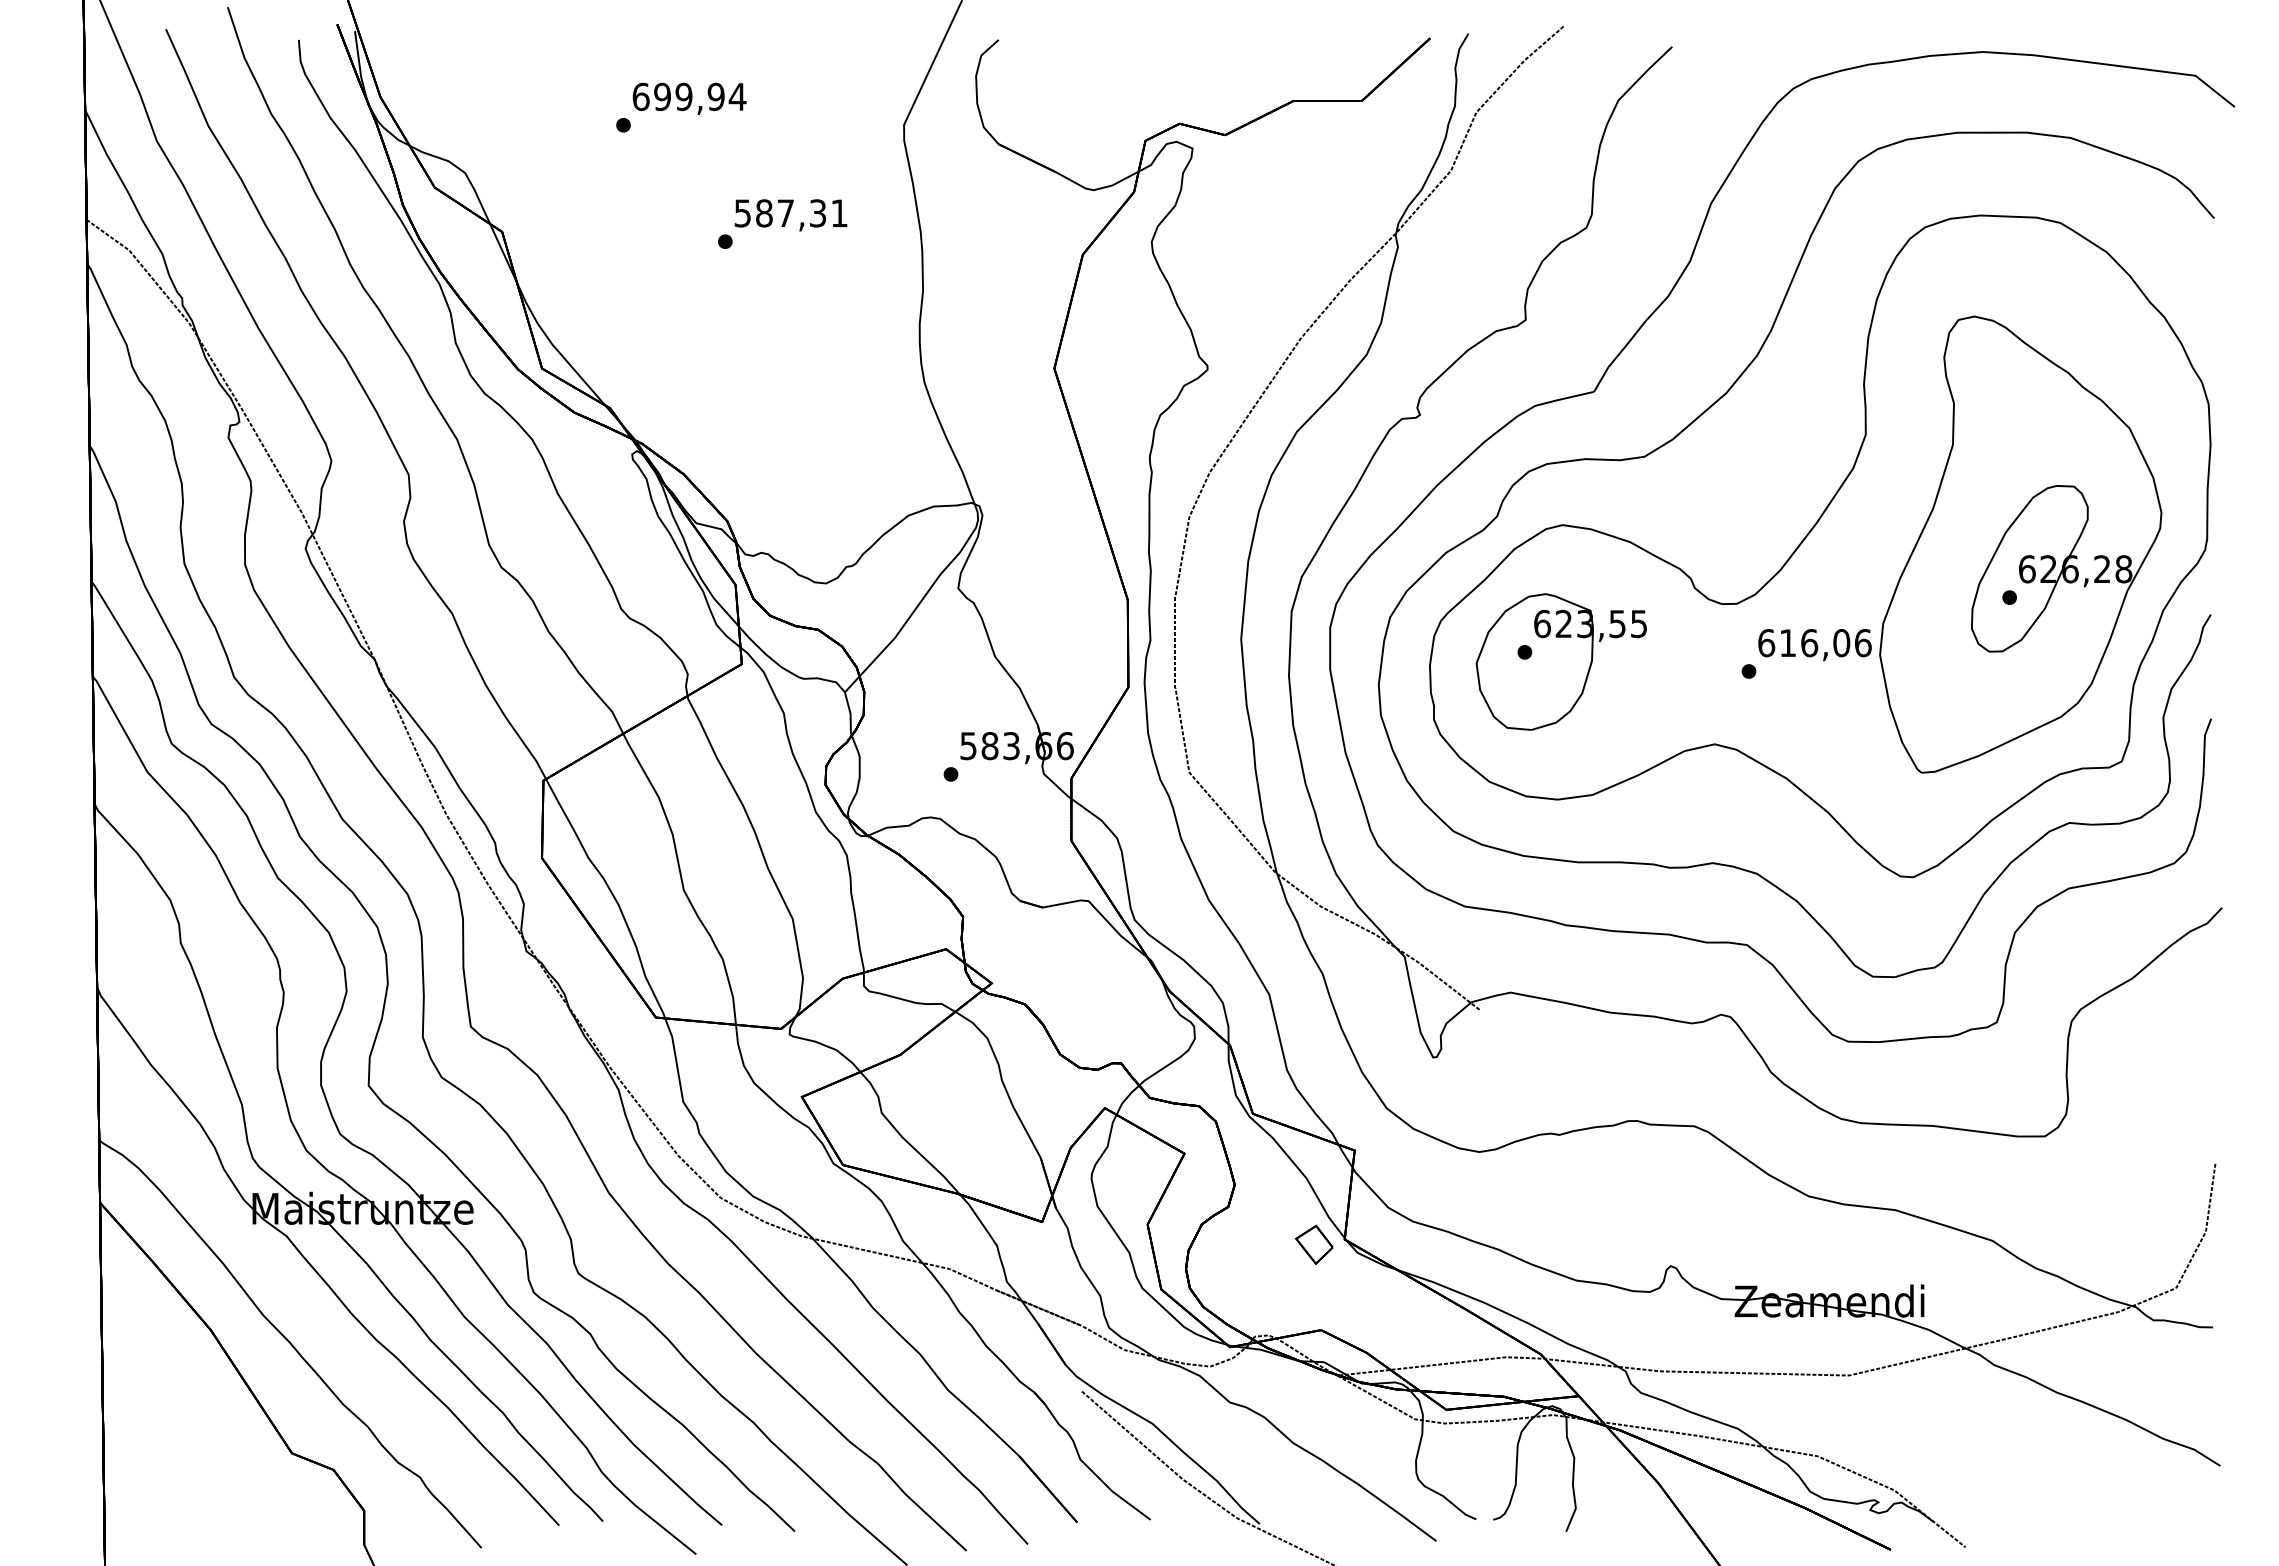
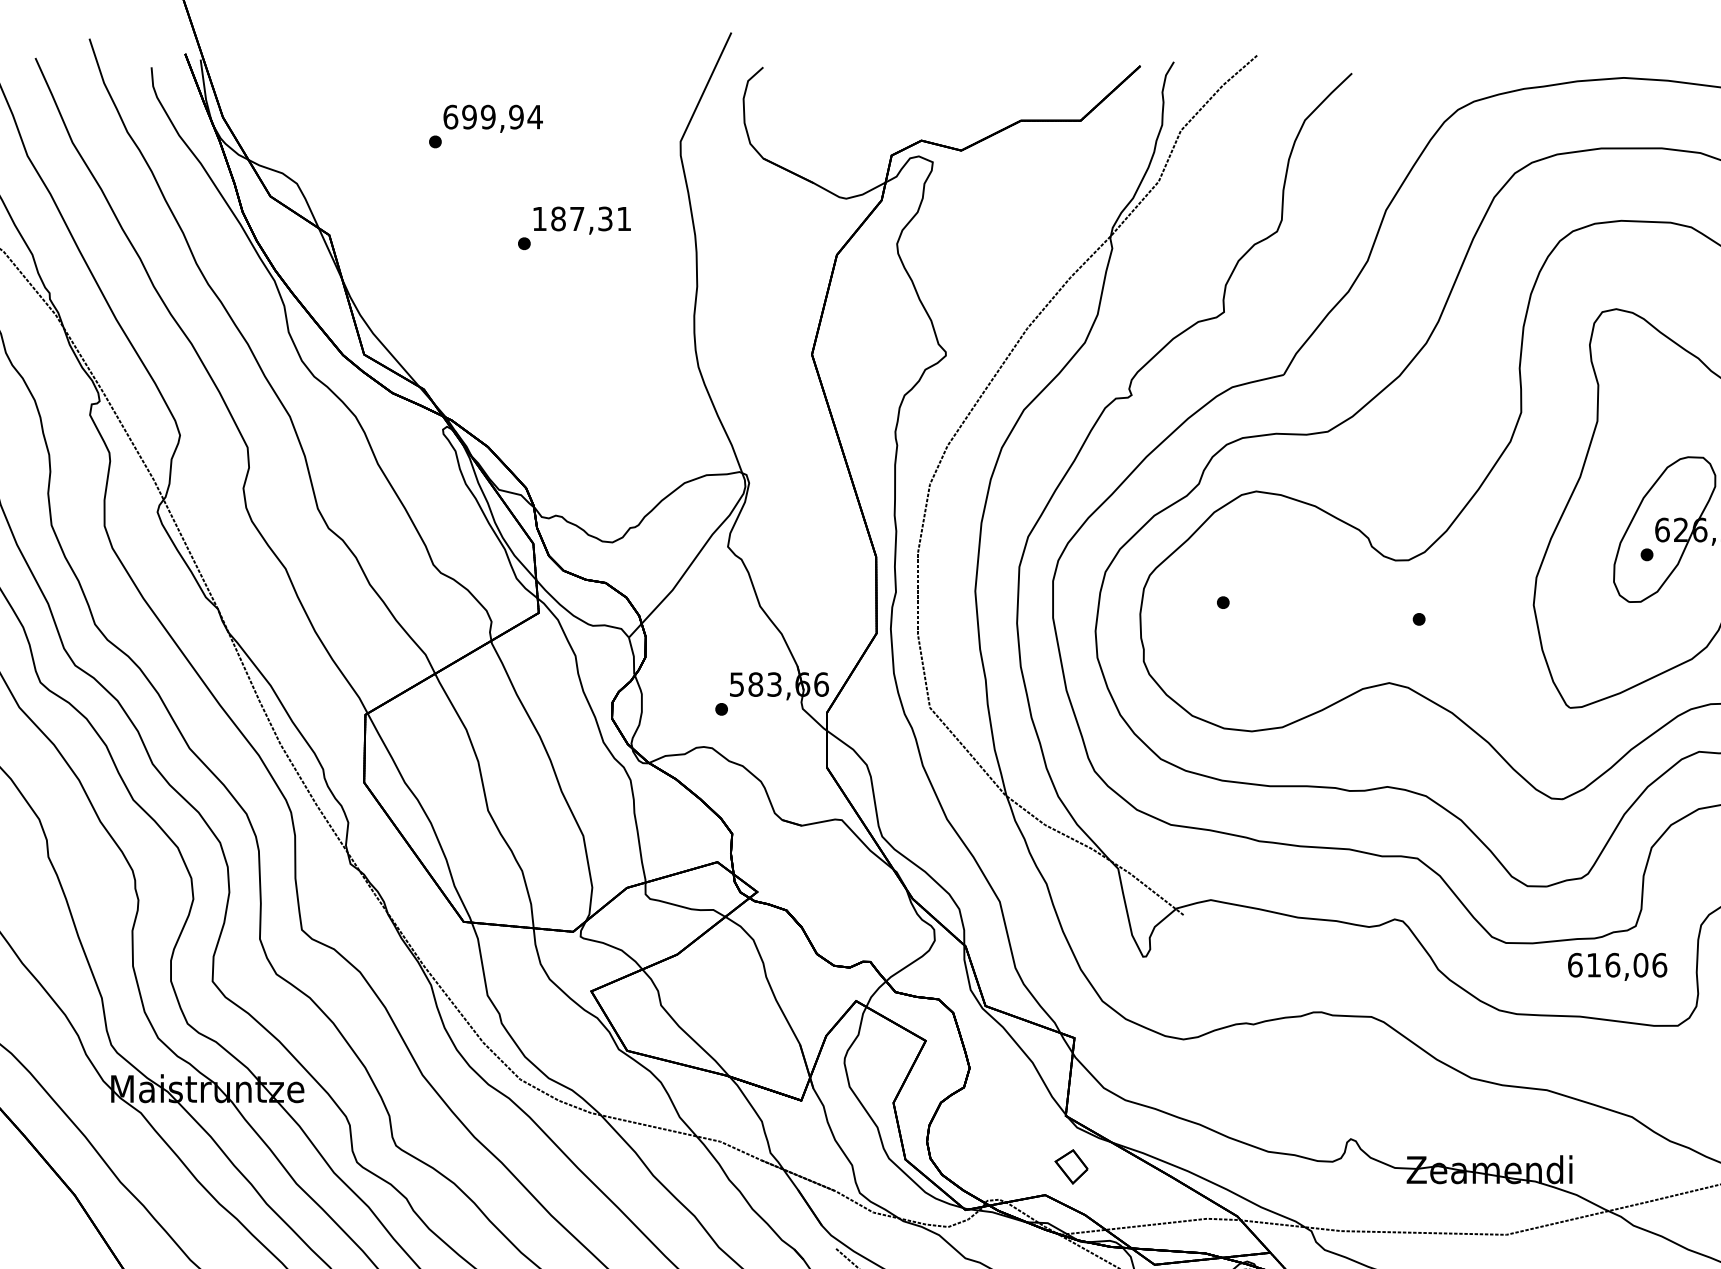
text: (742, 213) -> (539, 219), 587,31 -> 187,31
text: (1814, 645) -> (1617, 967), moved
part: (1560, 661) -> (1254, 610), removed
part: (1314, 1244) -> (1071, 1166), moved

